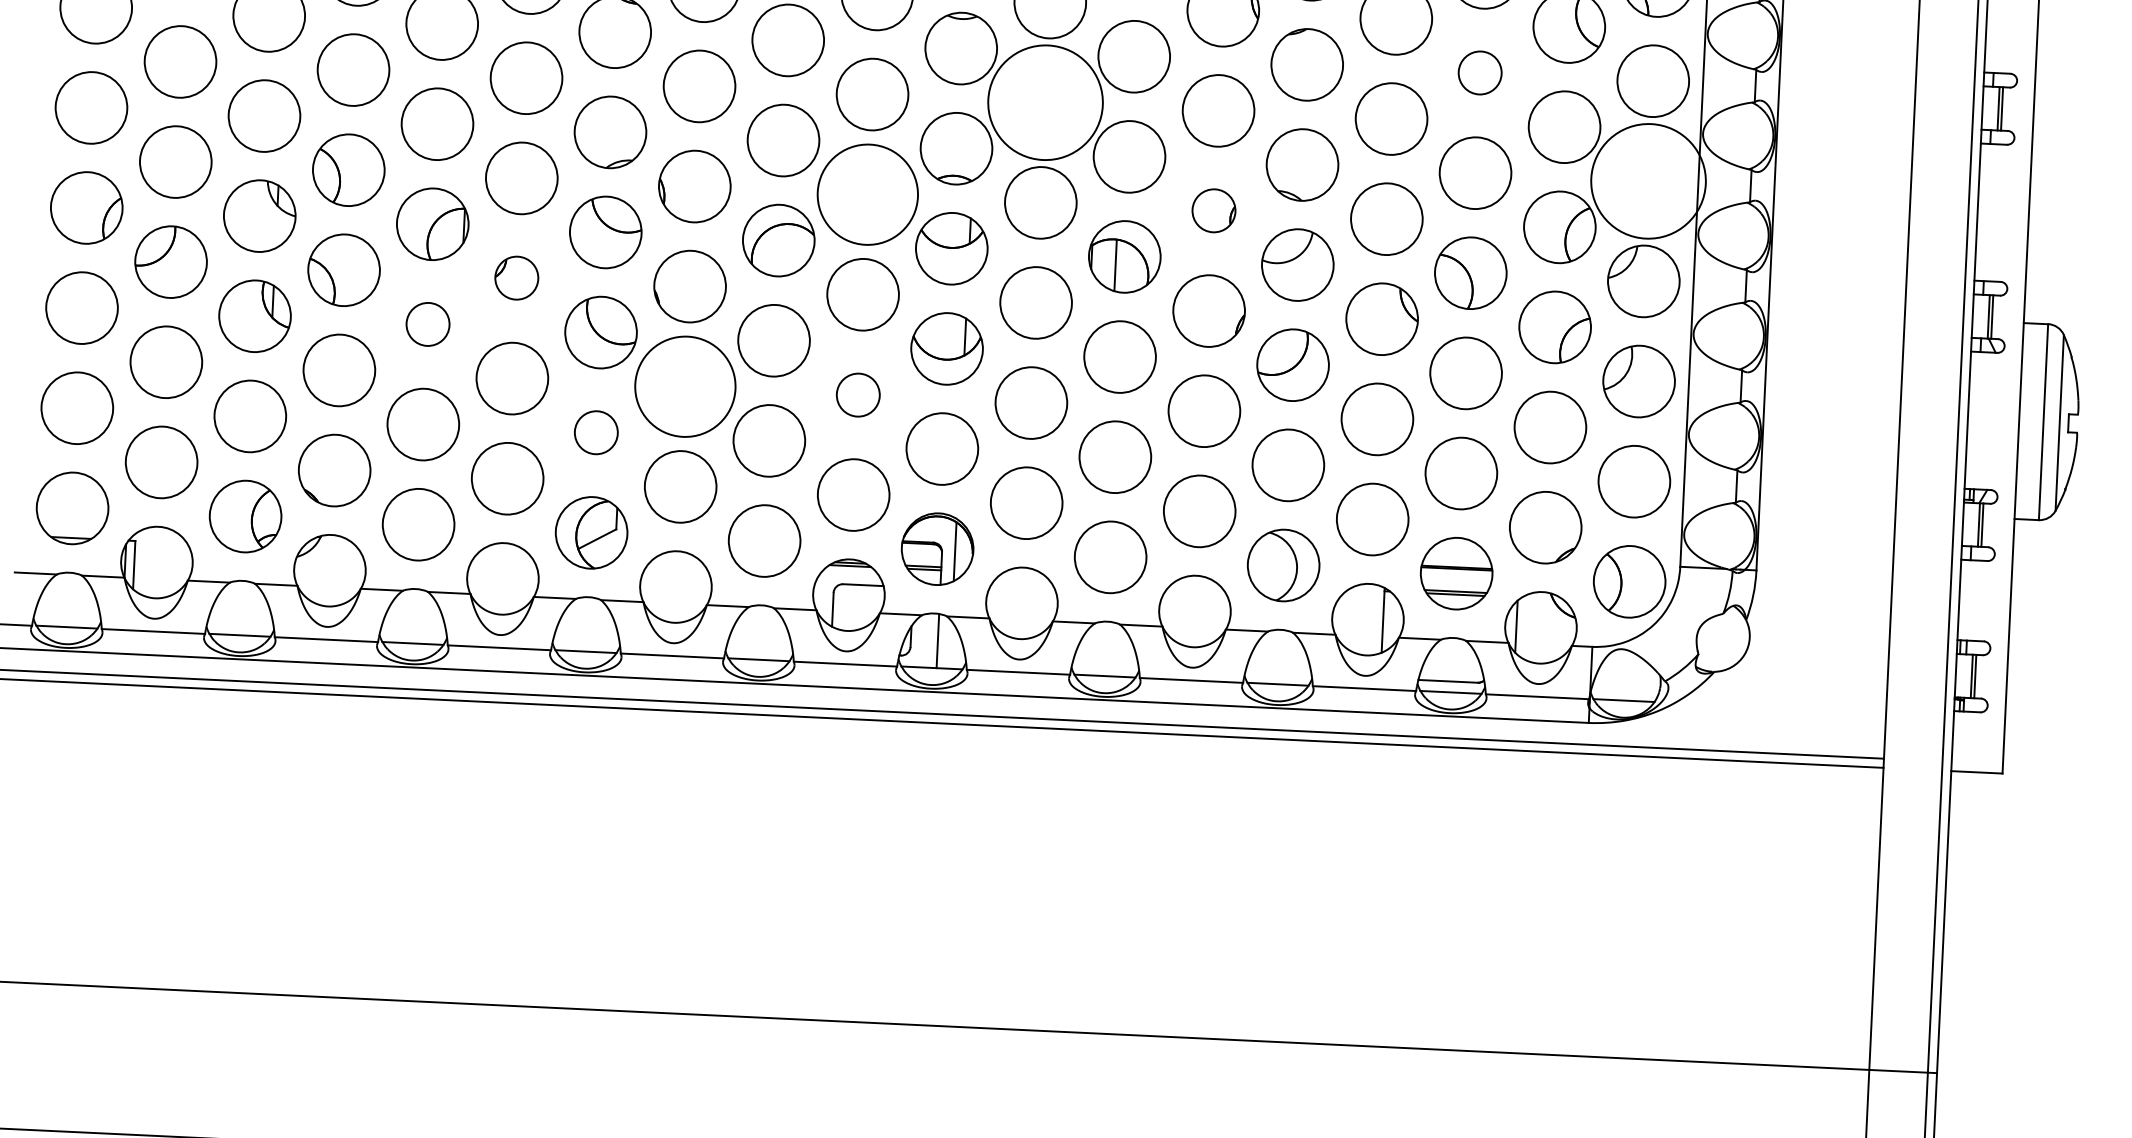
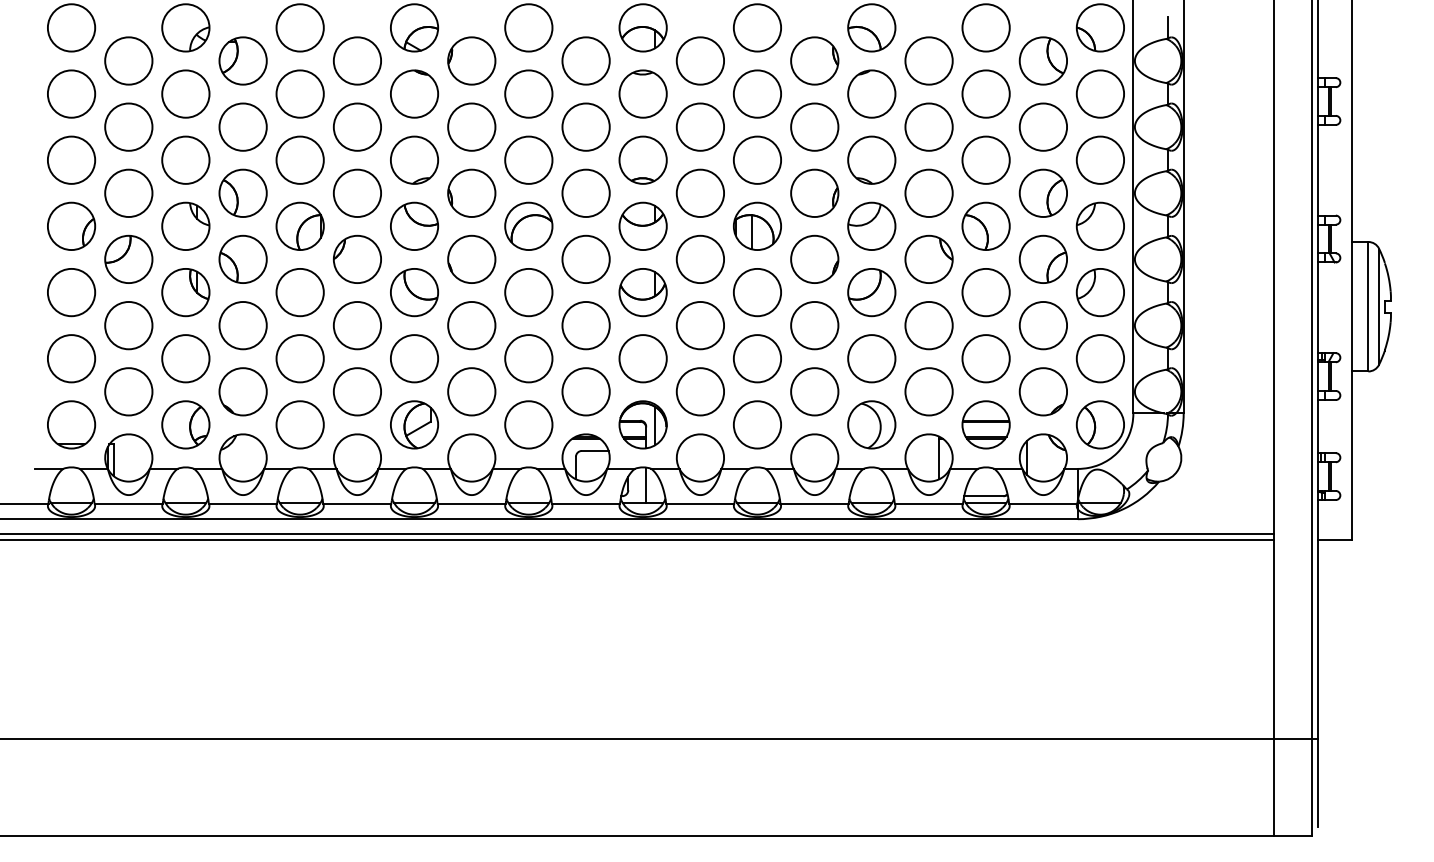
circle: (1479, 72) -> (985, 93), size x1.67
circle: (1045, 101) -> (700, 126), size x0.62
circle: (1648, 180) -> (1100, 159), size x0.62
circle: (866, 194) -> (585, 193), size x0.71
part: (1213, 209) -> (814, 192), size x1.67
part: (515, 276) -> (356, 258), size x1.67
circle: (427, 324) -> (299, 292), size x1.67
circle: (684, 386) -> (471, 325), size x0.71
circle: (857, 394) -> (585, 325), size x1.67
circle: (596, 432) -> (414, 358), size x1.67

